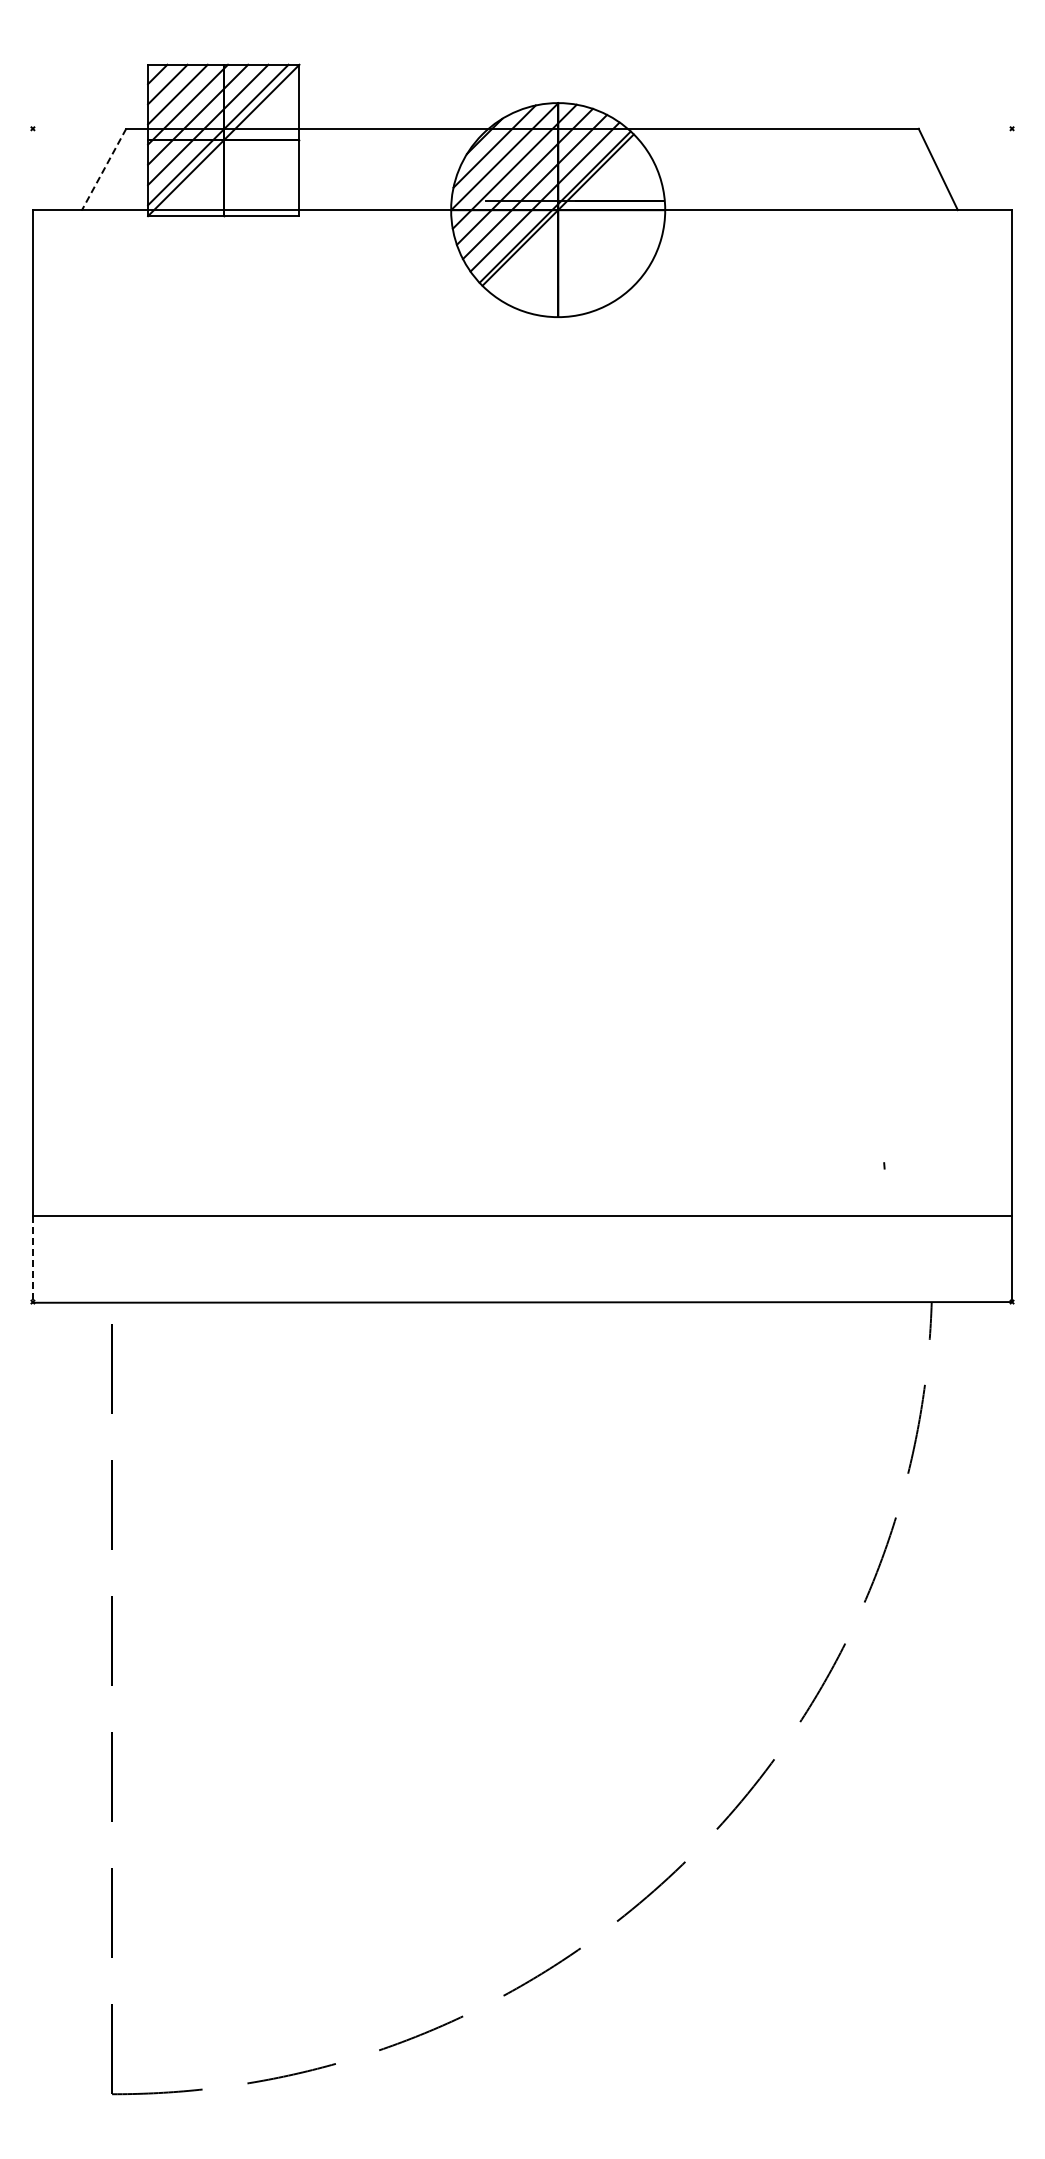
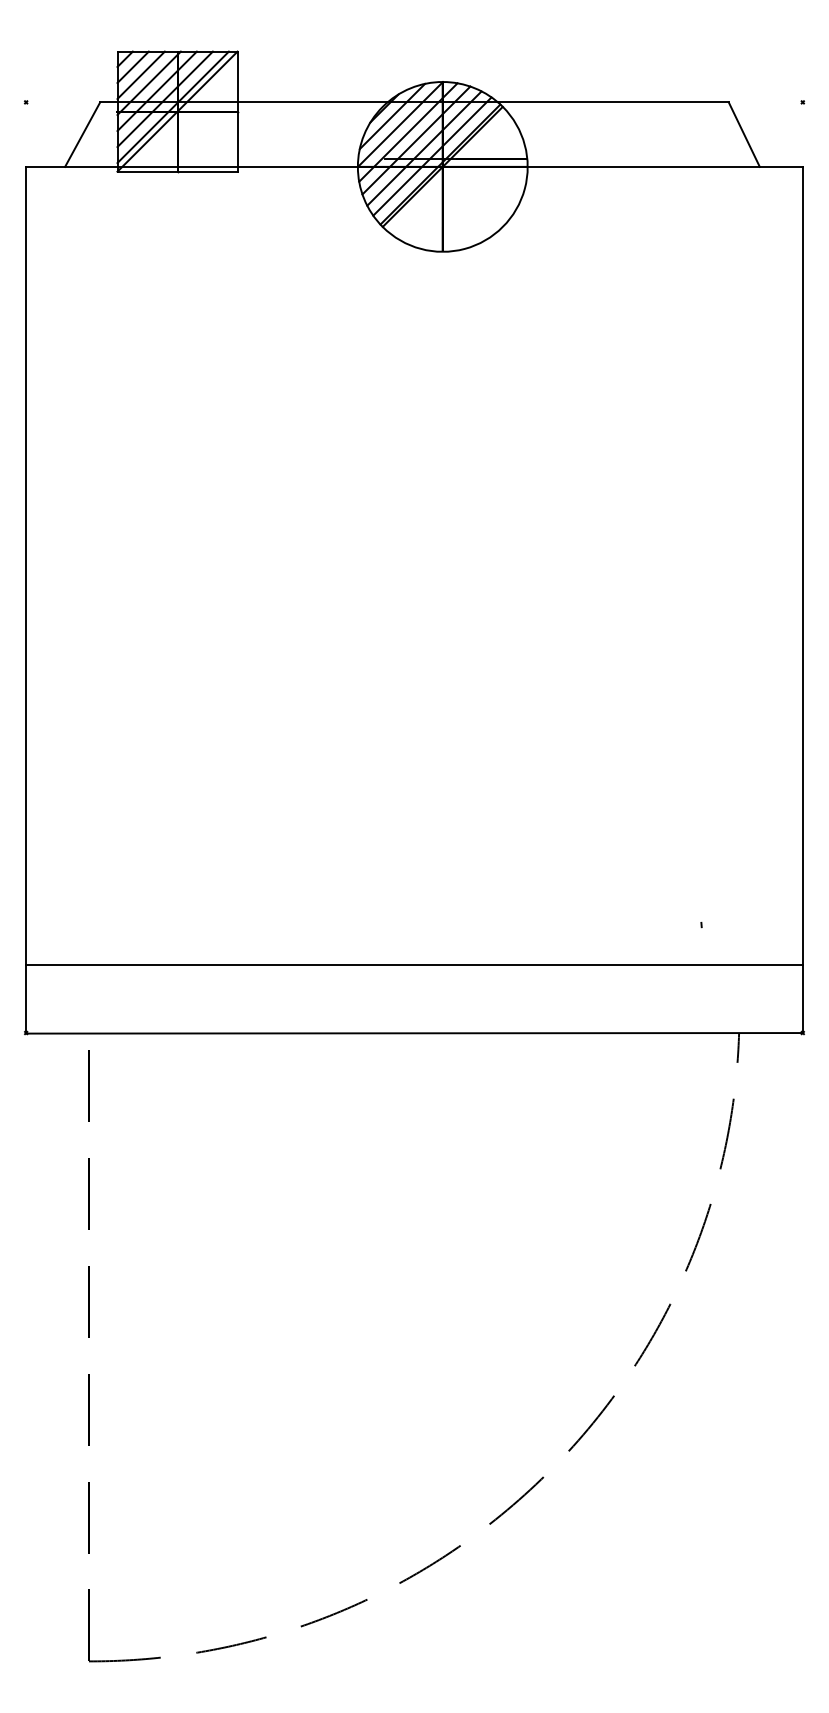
line: (103, 169) -> (82, 134), dashed -> solid
line: (32, 1259) -> (25, 999), dashed -> solid

